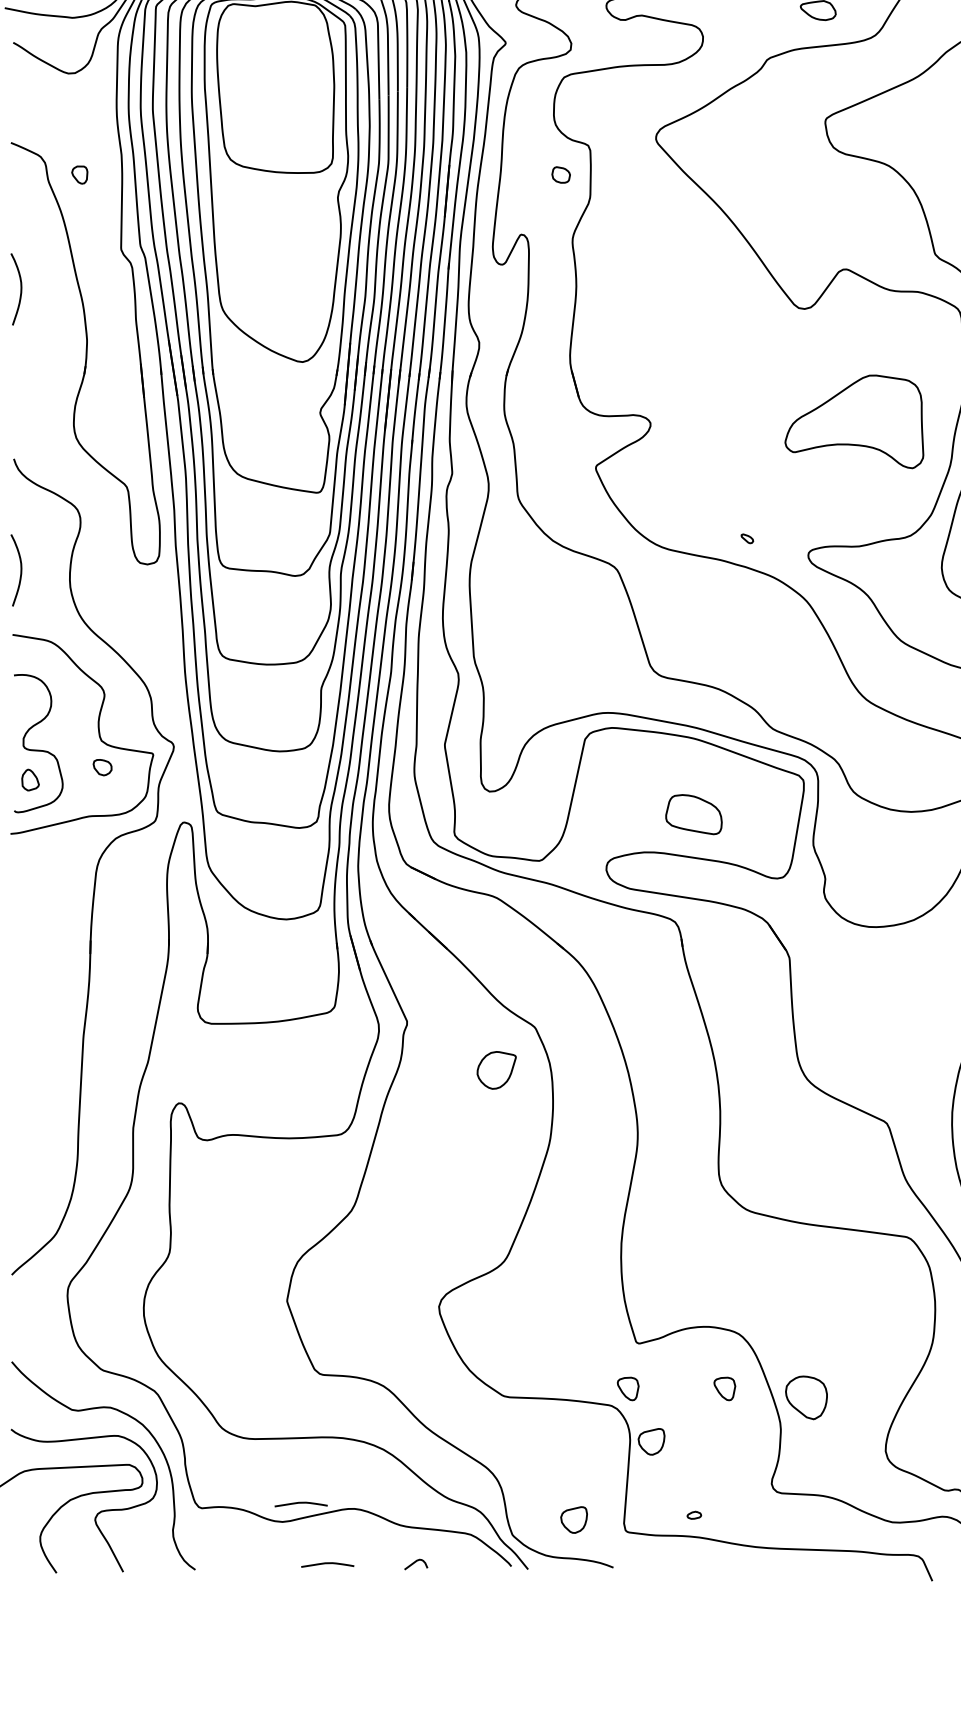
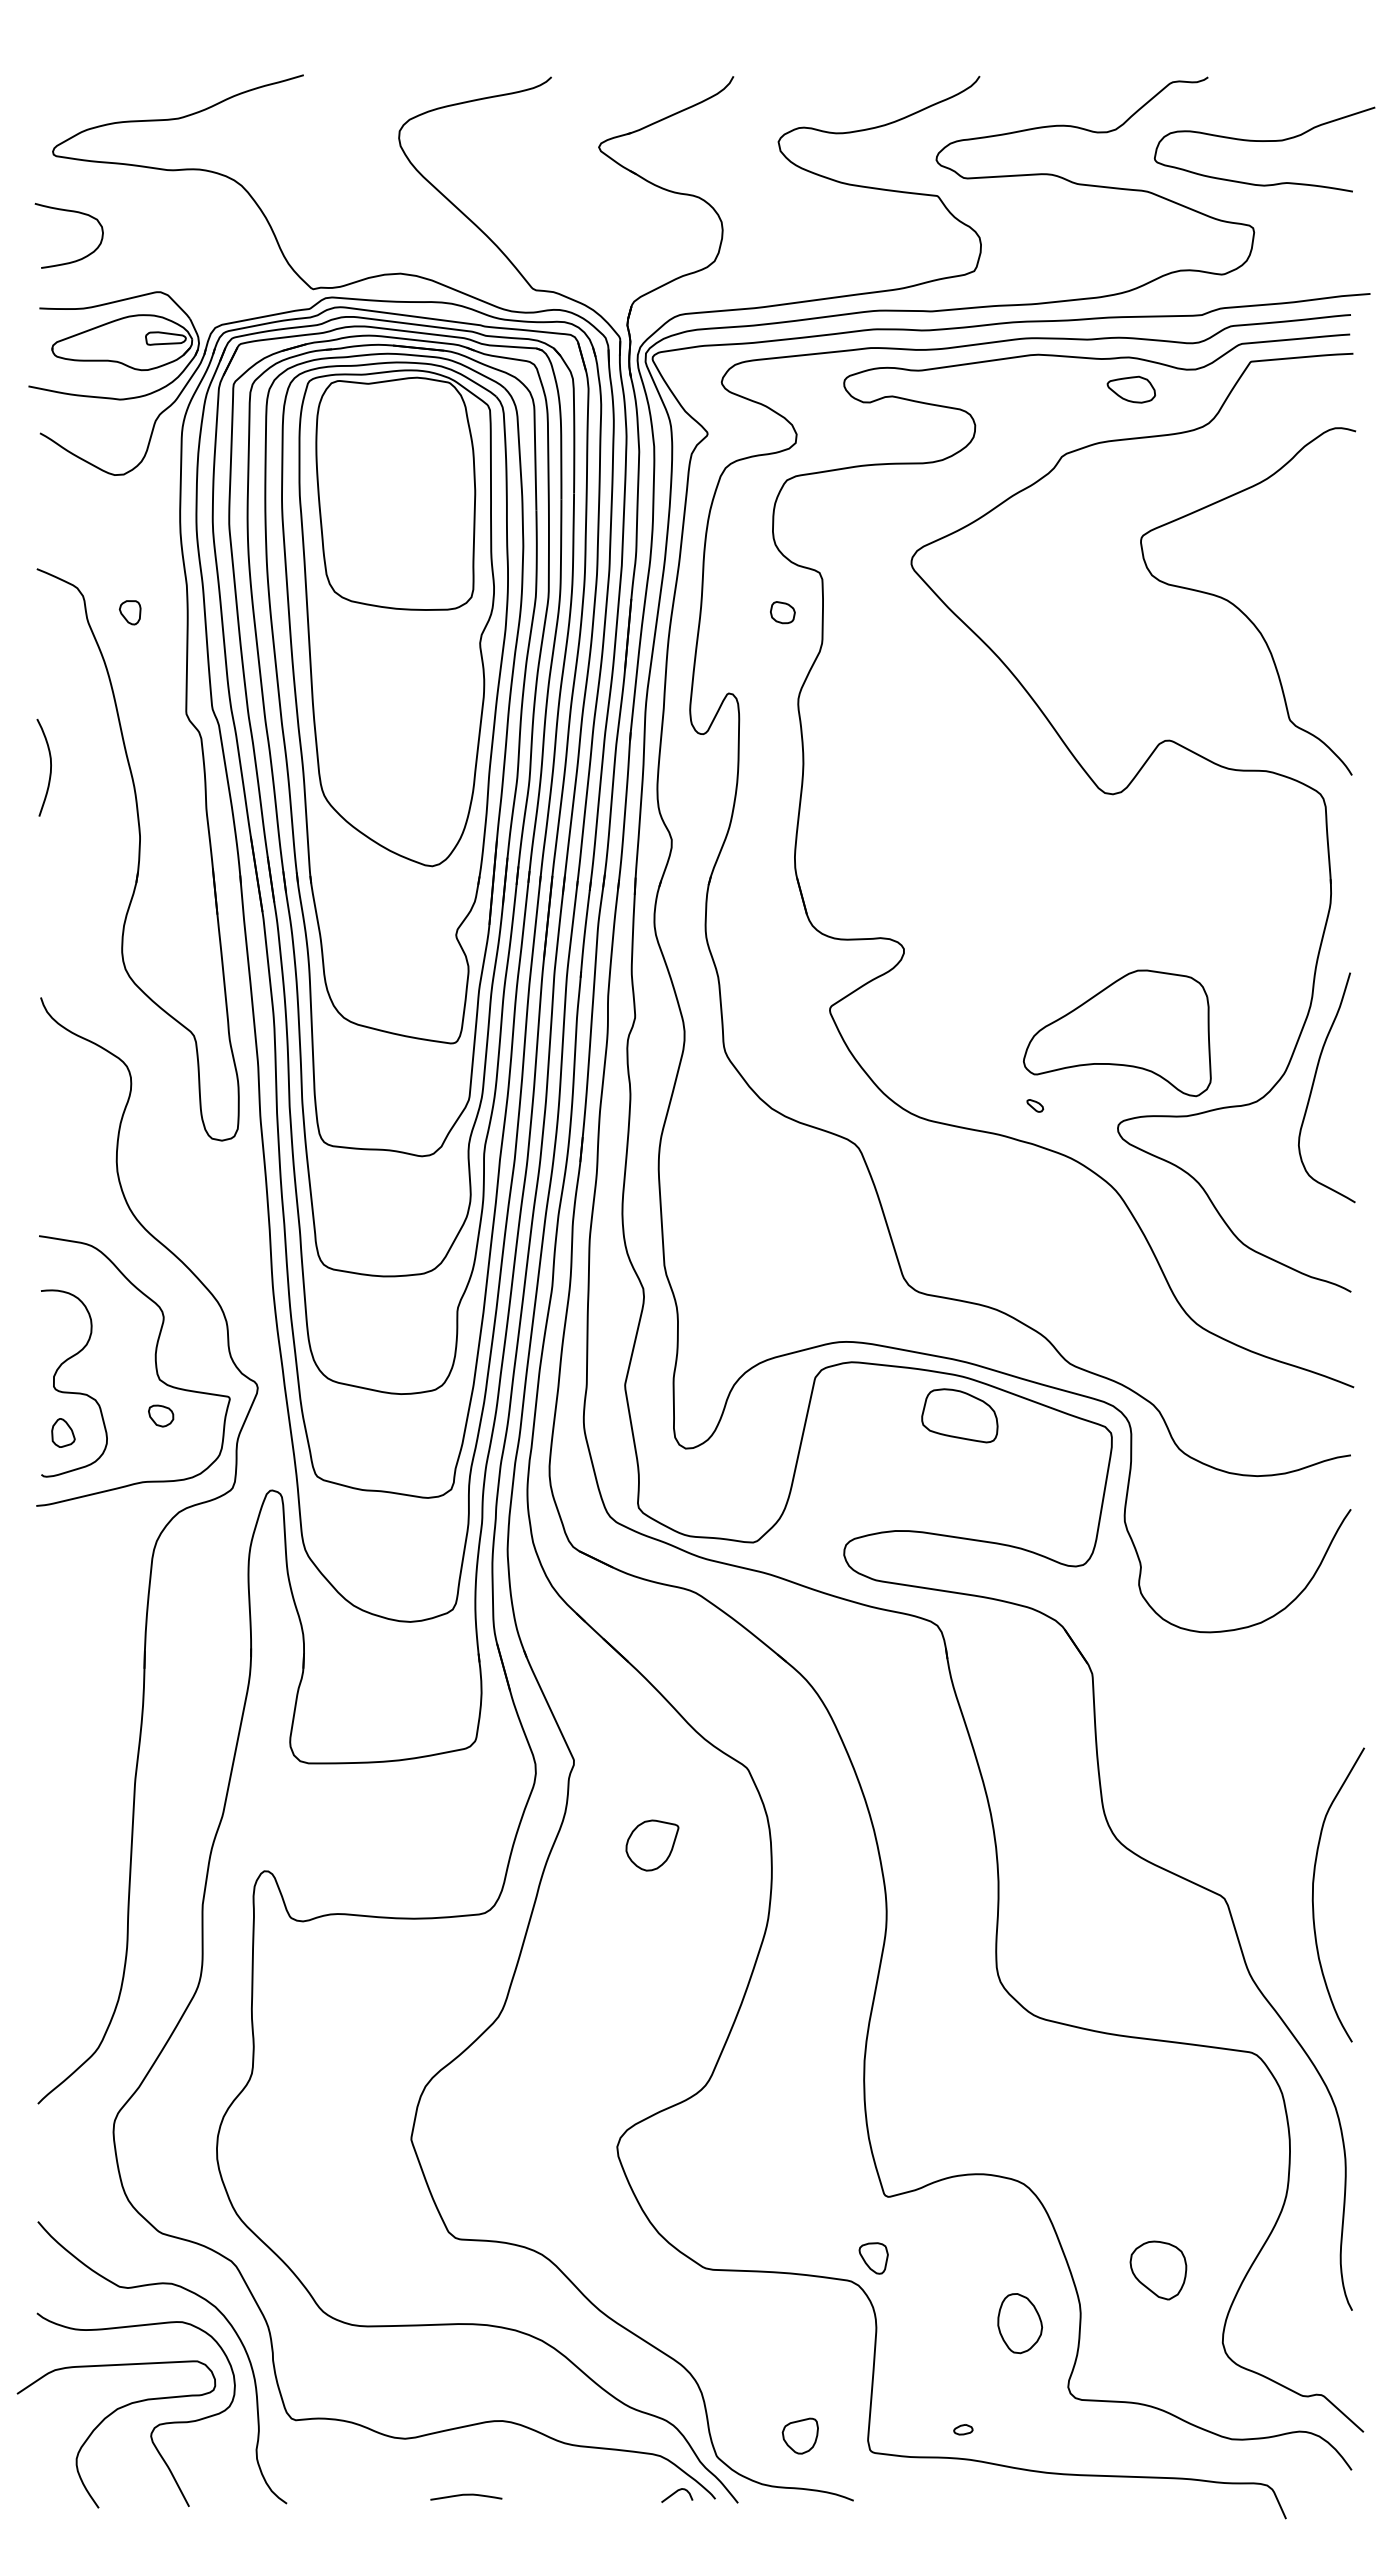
part: (854, 422) -> (1117, 1033), moved
curve: (21, 570) -> (50, 1148), removed
part: (693, 814) -> (959, 1415), moved
part: (496, 1070) -> (652, 1845), moved
part: (724, 1388) -> (1004, 2258), removed
part: (806, 1397) -> (1158, 2270), moved
part: (736, 1436) -> (1020, 2323), added
part: (650, 1441) -> (904, 2329), removed
curve: (301, 1503) -> (430, 2413), removed
curve: (414, 1563) -> (675, 2493), moved

